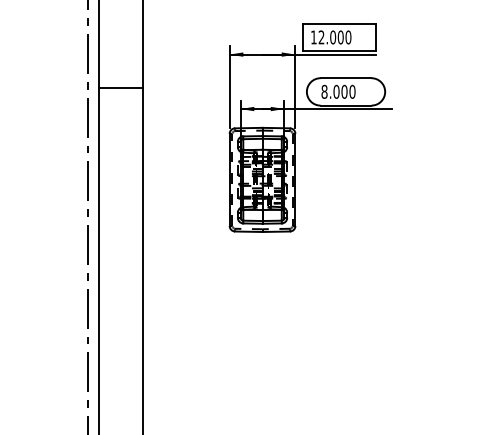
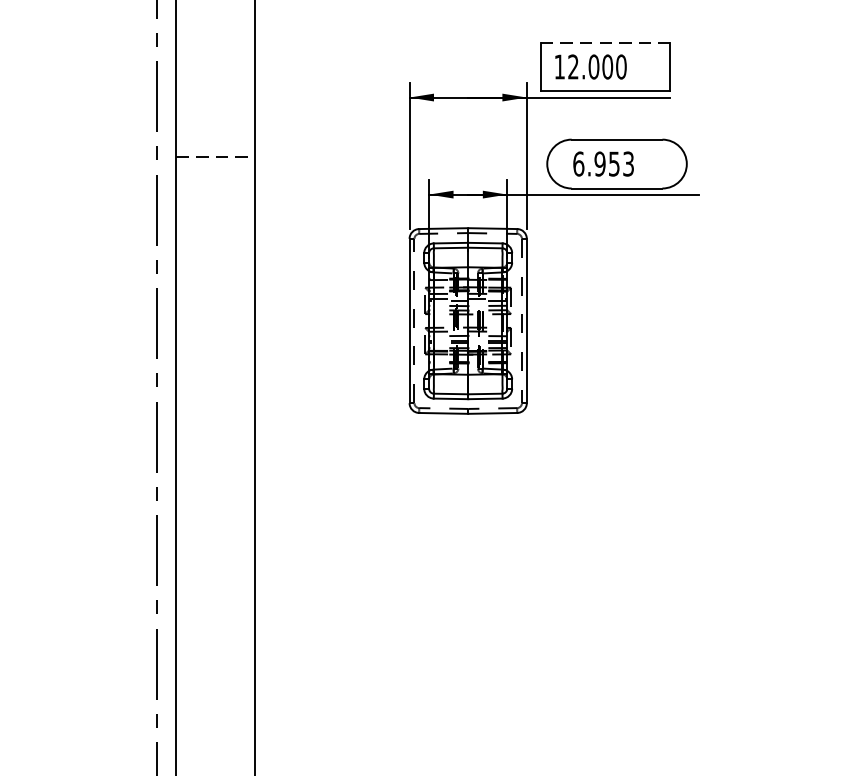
line: (339, 23) -> (605, 42), solid -> dashed
line: (120, 87) -> (214, 156), solid -> dashed
text: (338, 91) -> (603, 163), 8.000 -> 6.953

